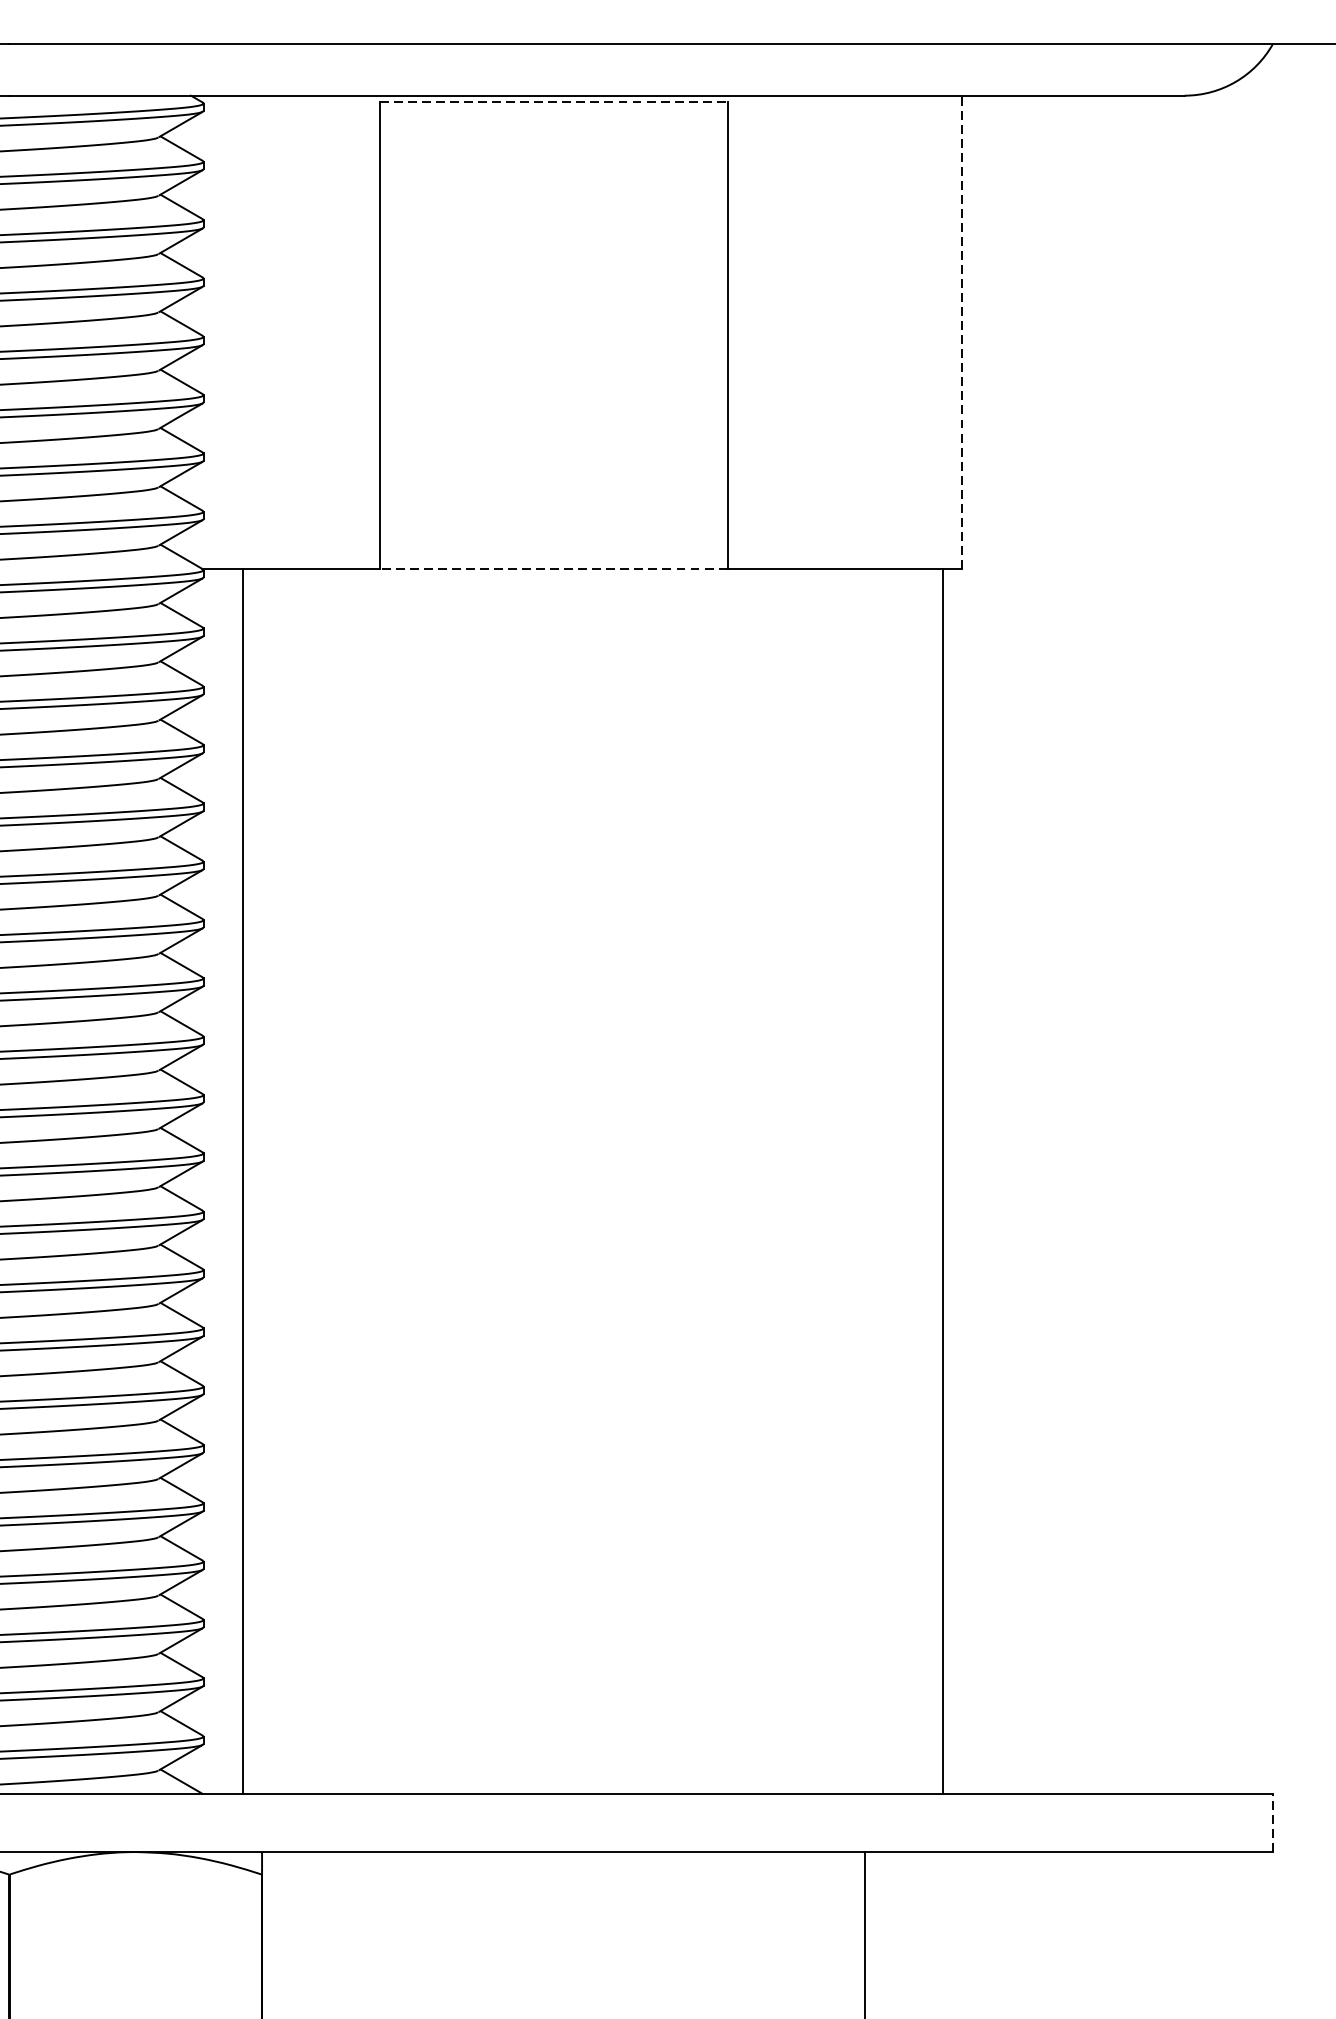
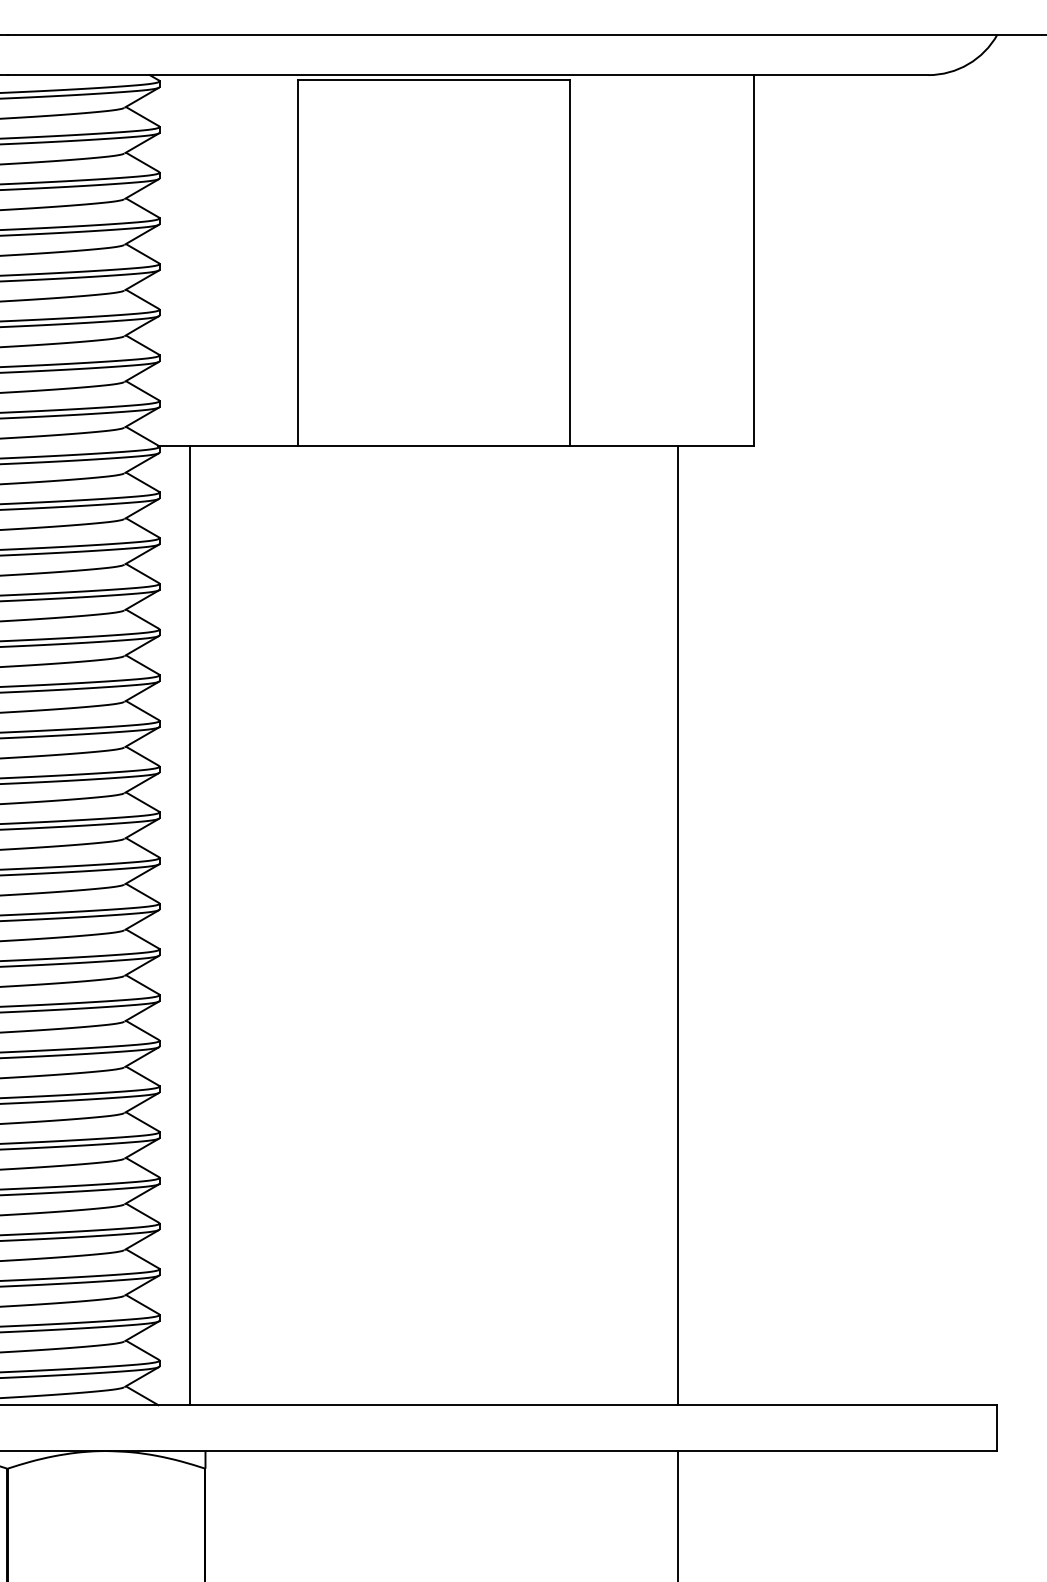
line: (554, 102) -> (434, 80), dashed -> solid
line: (961, 331) -> (753, 259), dashed -> solid
line: (553, 568) -> (433, 445), dashed -> solid
line: (942, 1181) -> (677, 925), moved
line: (1273, 1823) -> (997, 1428), dashed -> solid

